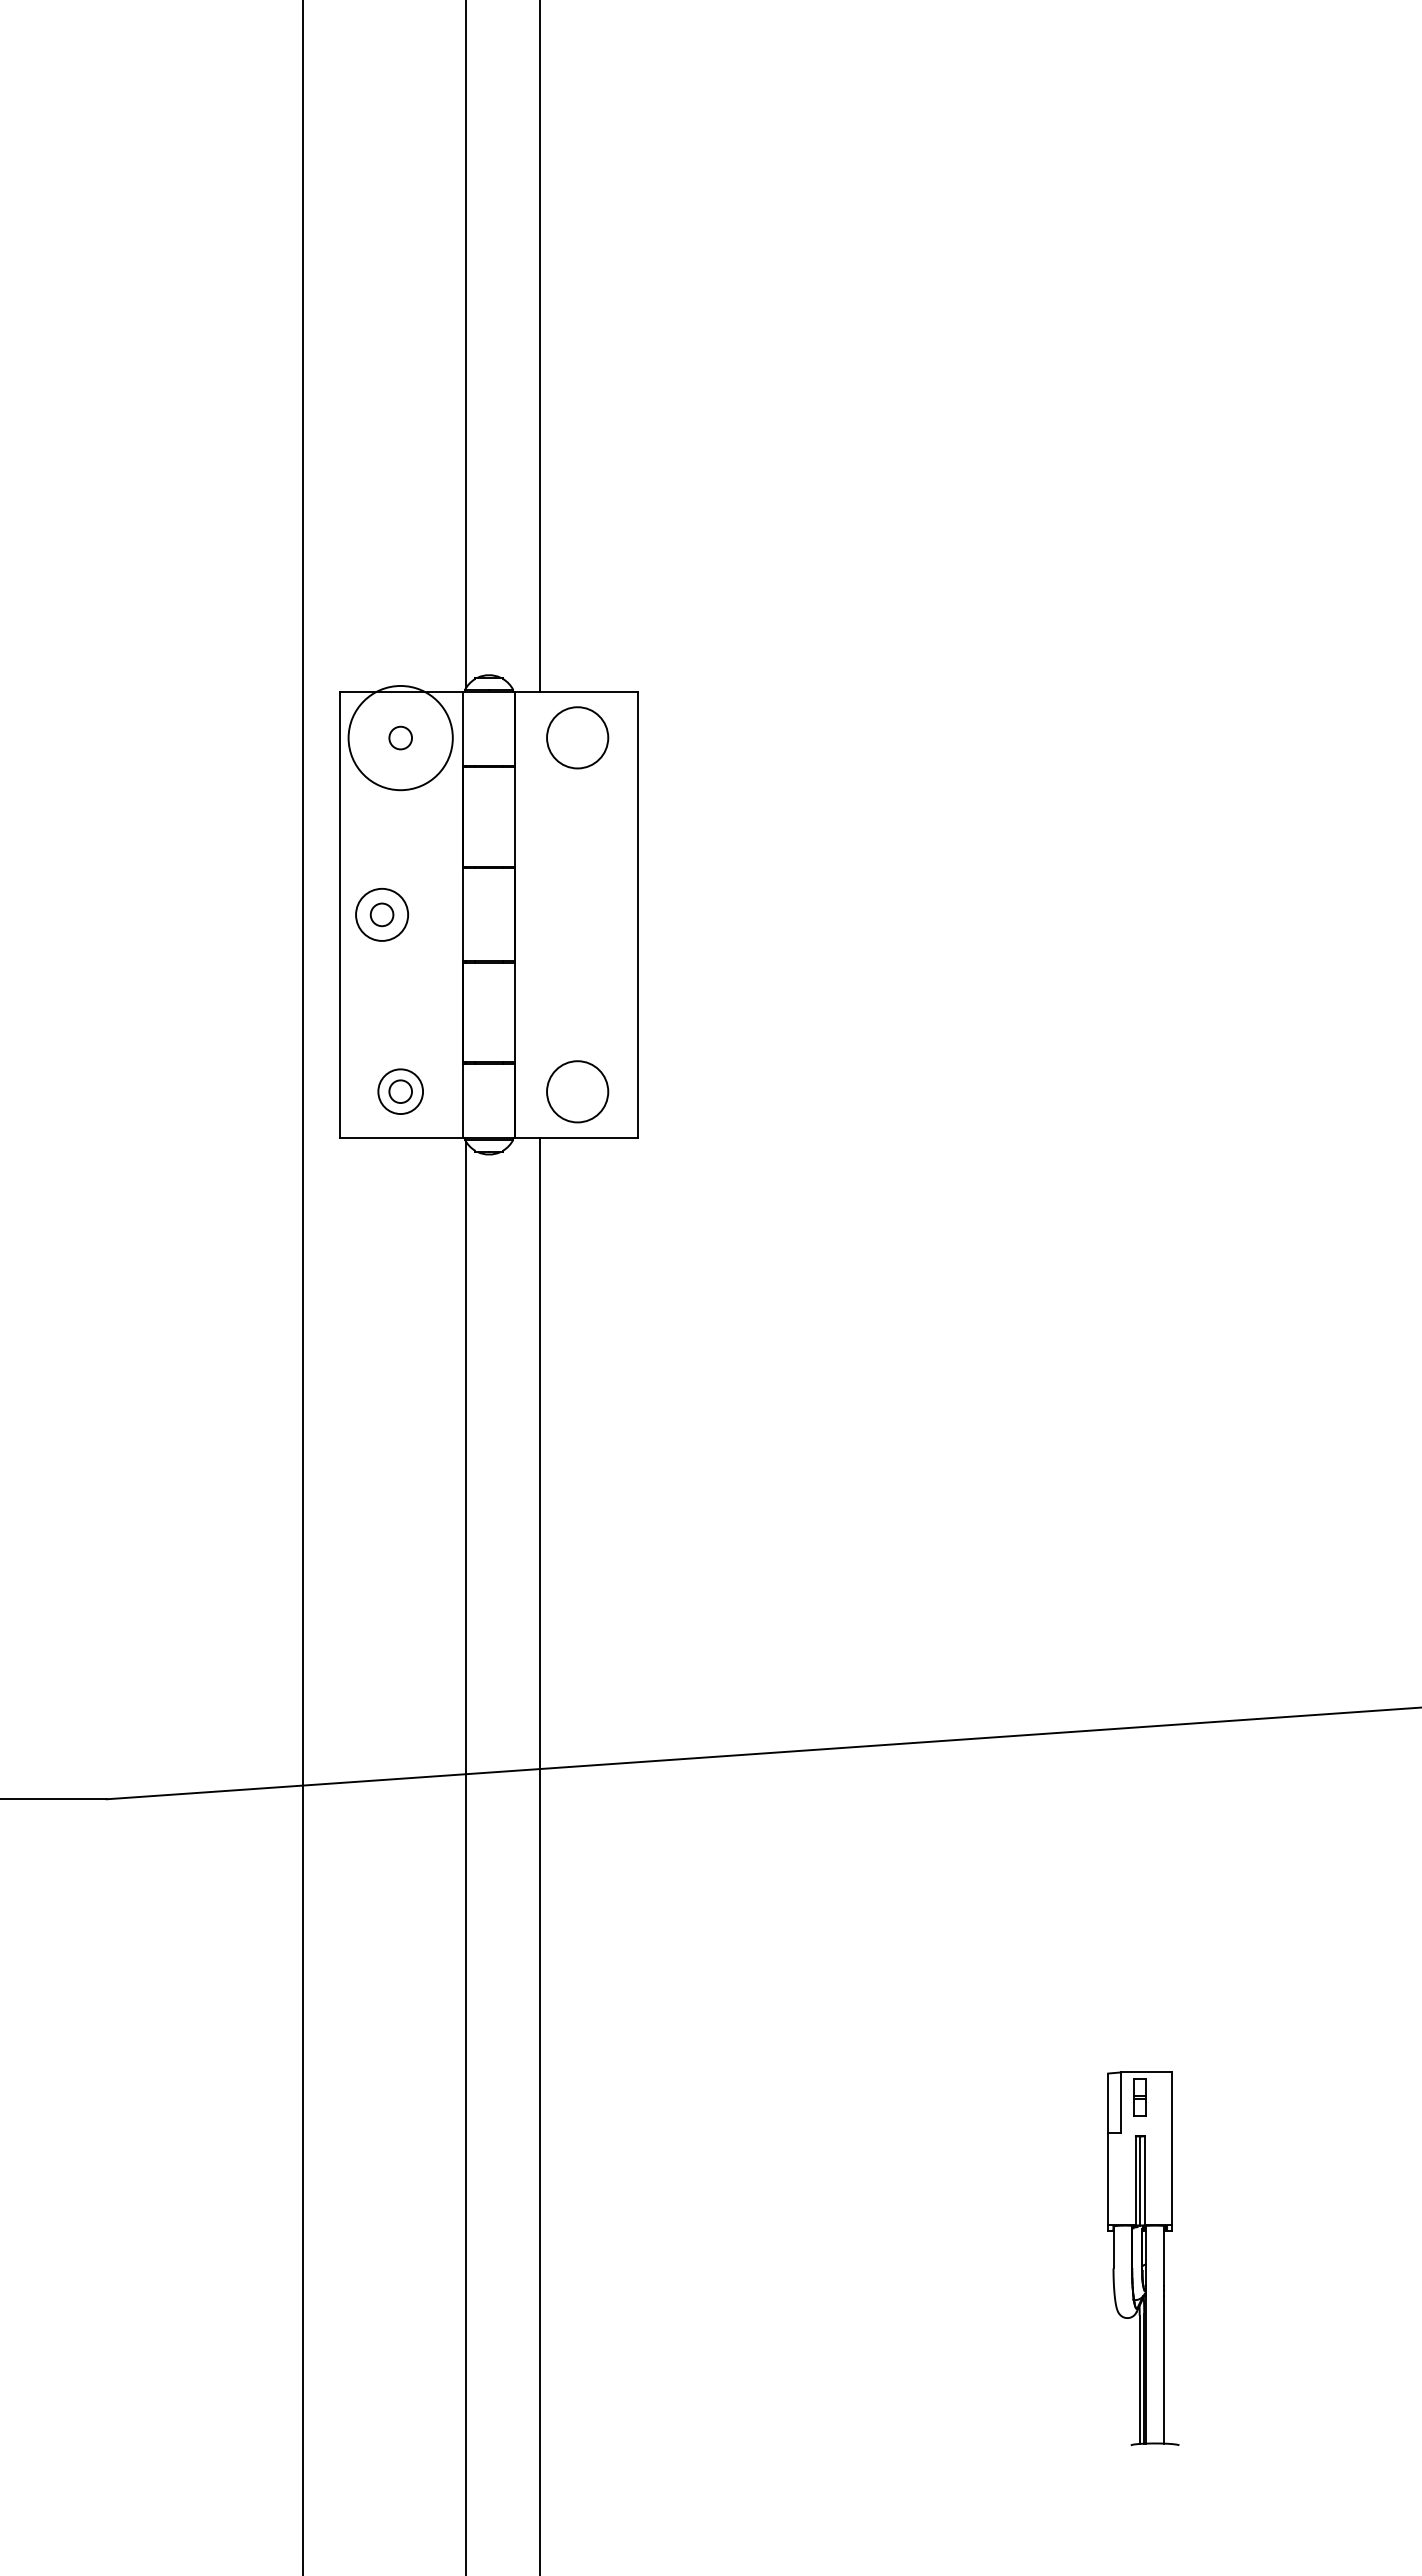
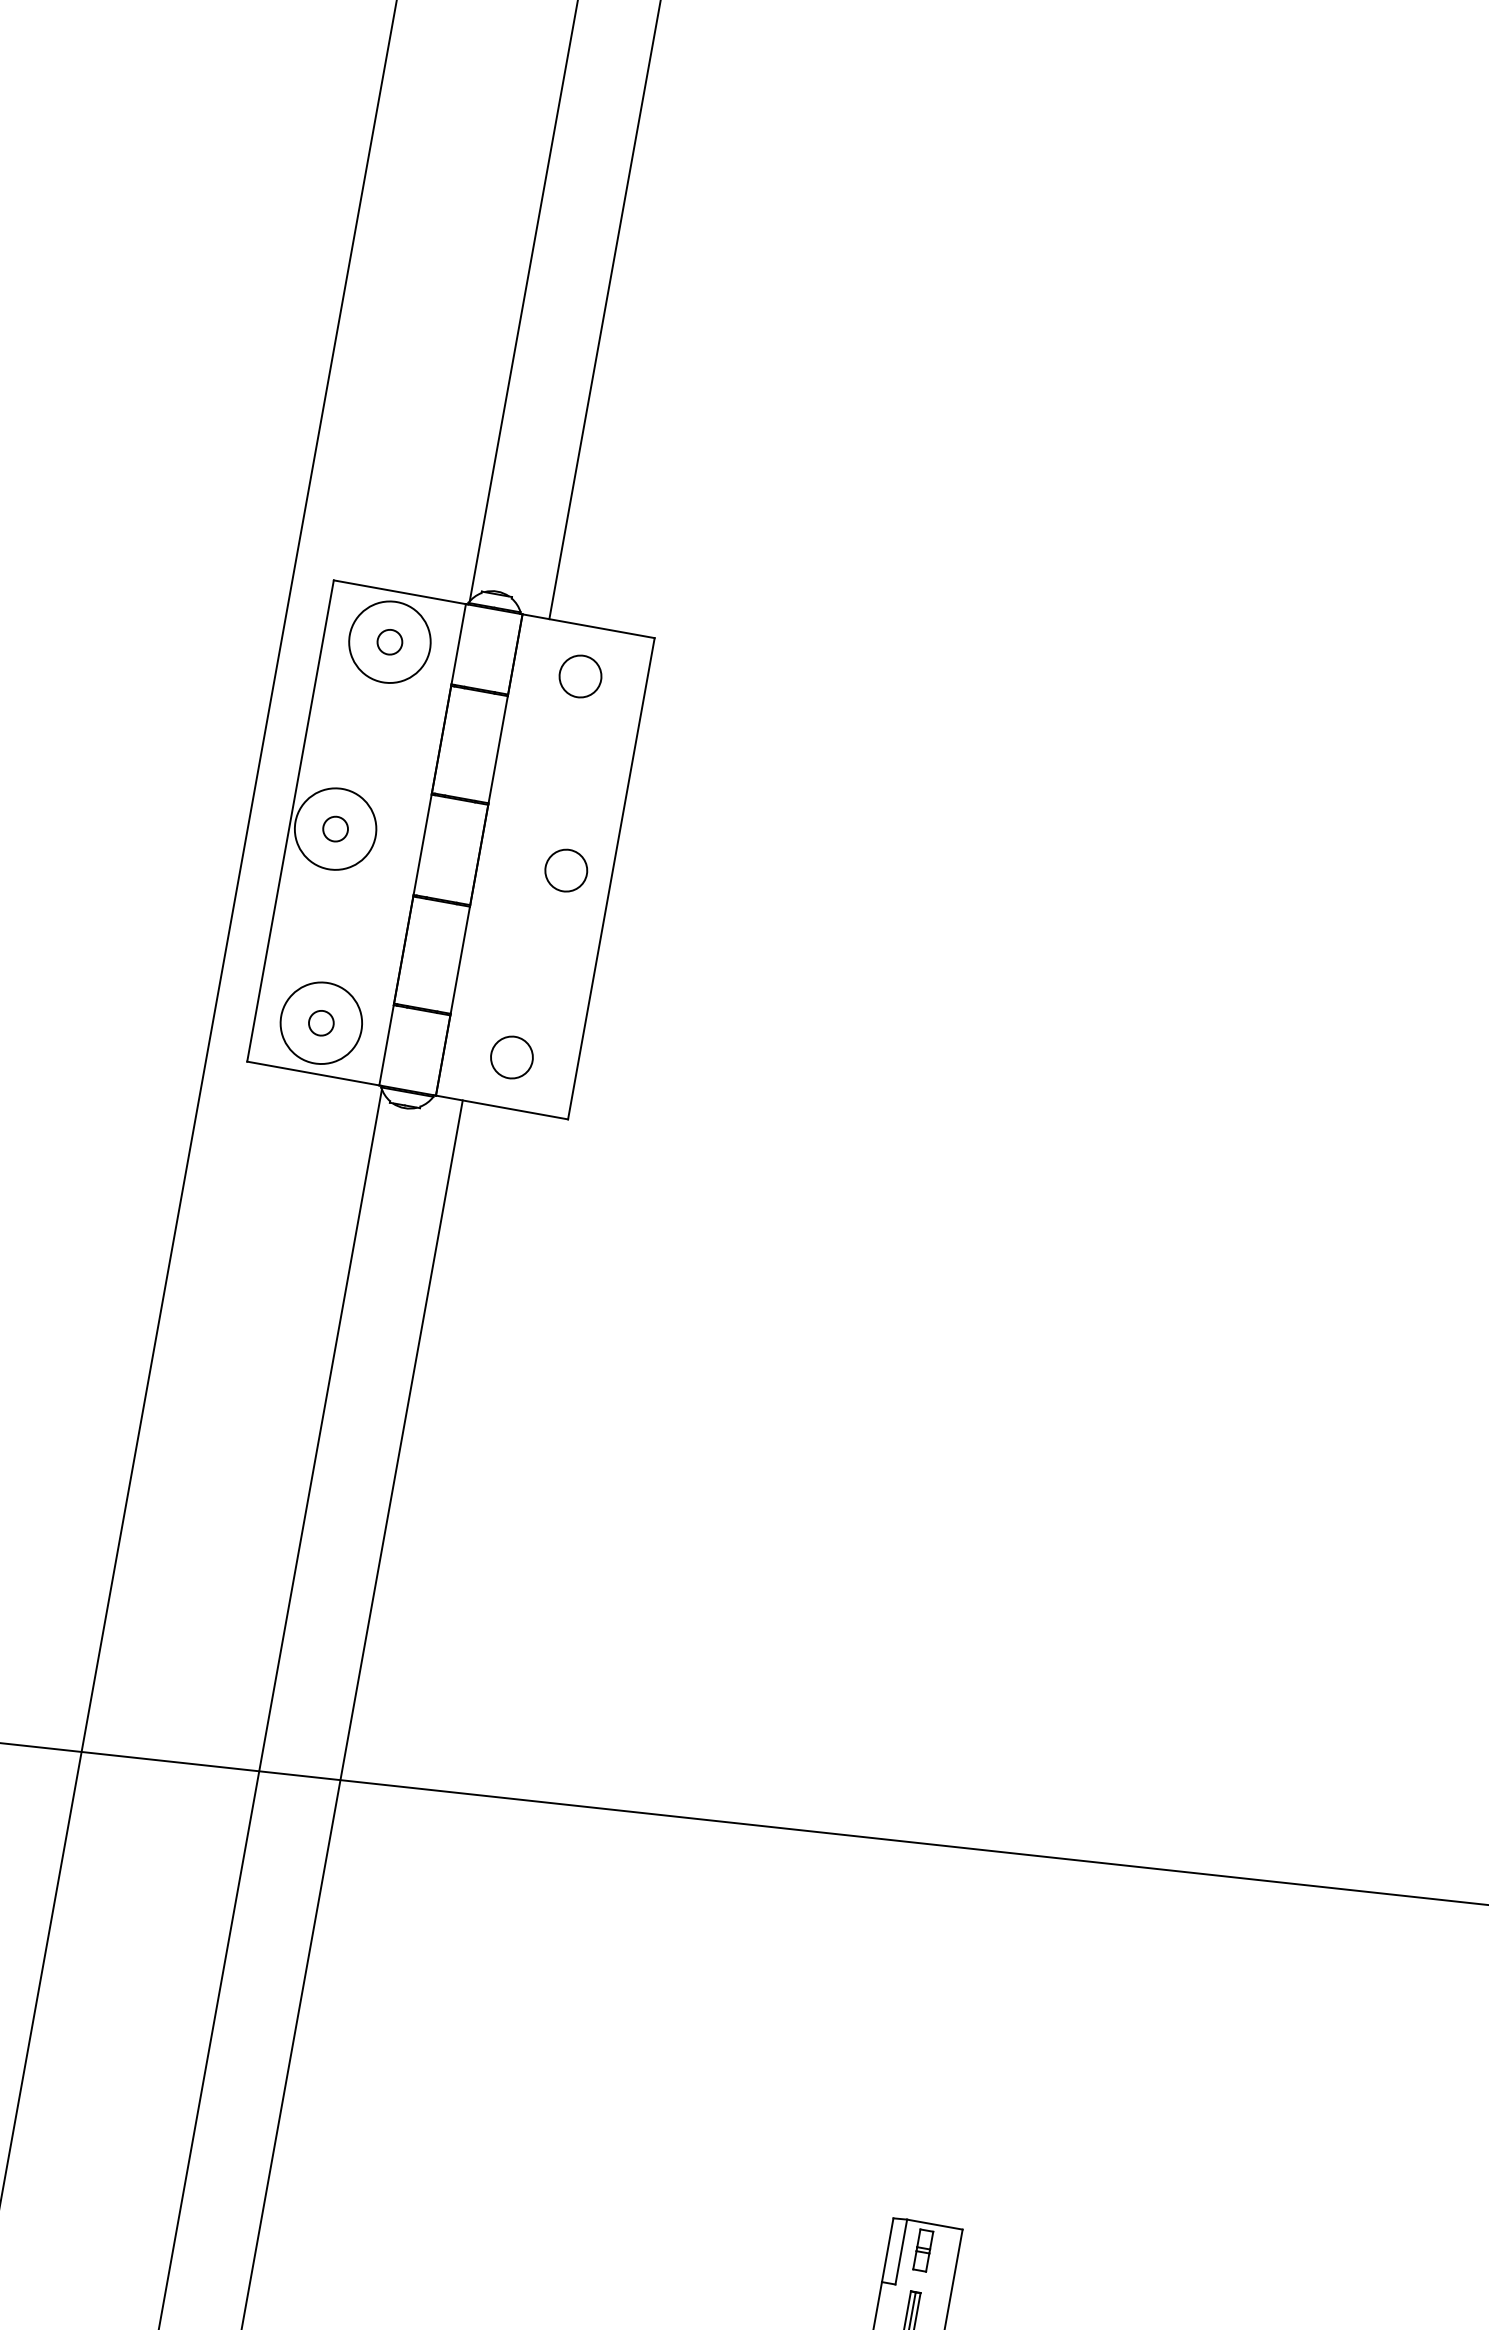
circle: (400, 737) -> (389, 641), size x0.71
circle: (577, 738) -> (580, 676), size x0.62
circle: (381, 914) -> (335, 828), size x1.43
circle: (596, 914) -> (566, 870), added
circle: (400, 1091) -> (321, 1022), size x1.67
circle: (577, 1091) -> (511, 1057), size x0.62

